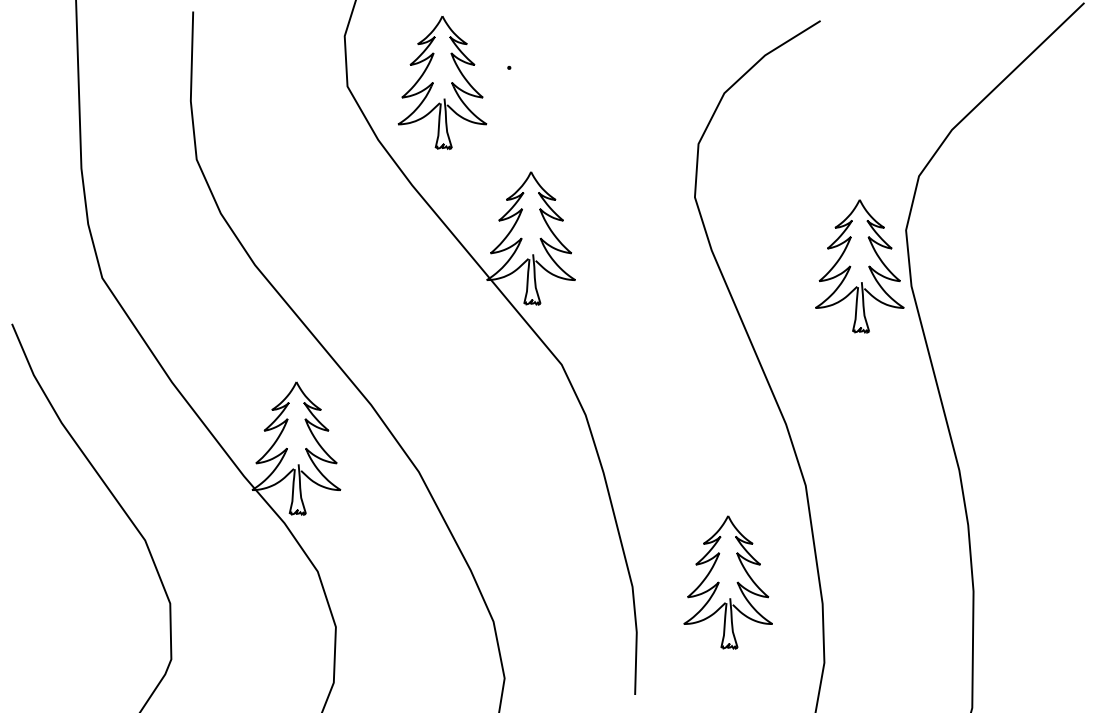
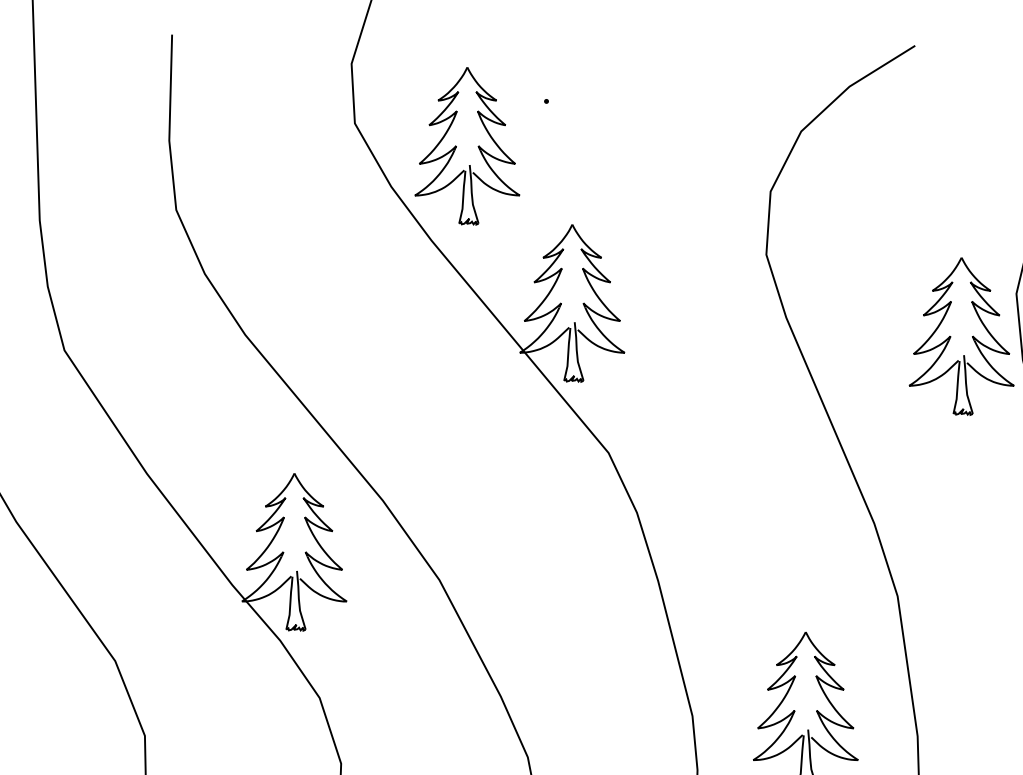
part: (442, 82) -> (467, 145), moved

